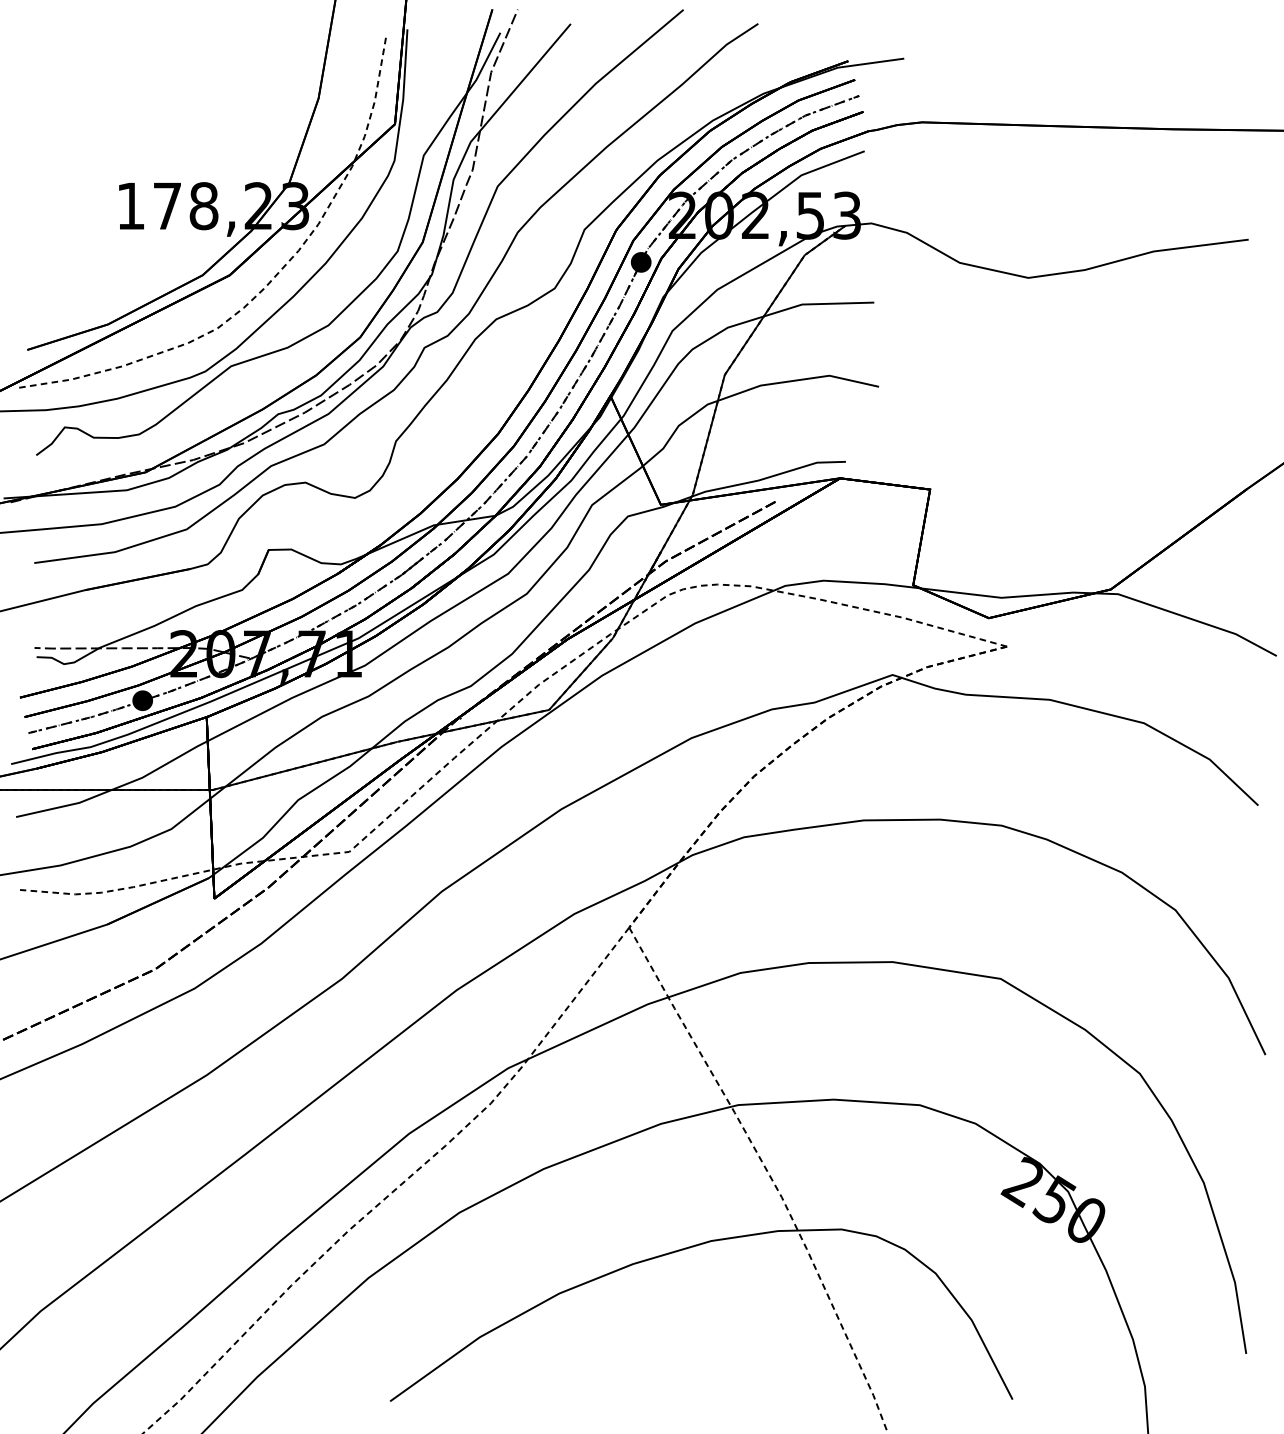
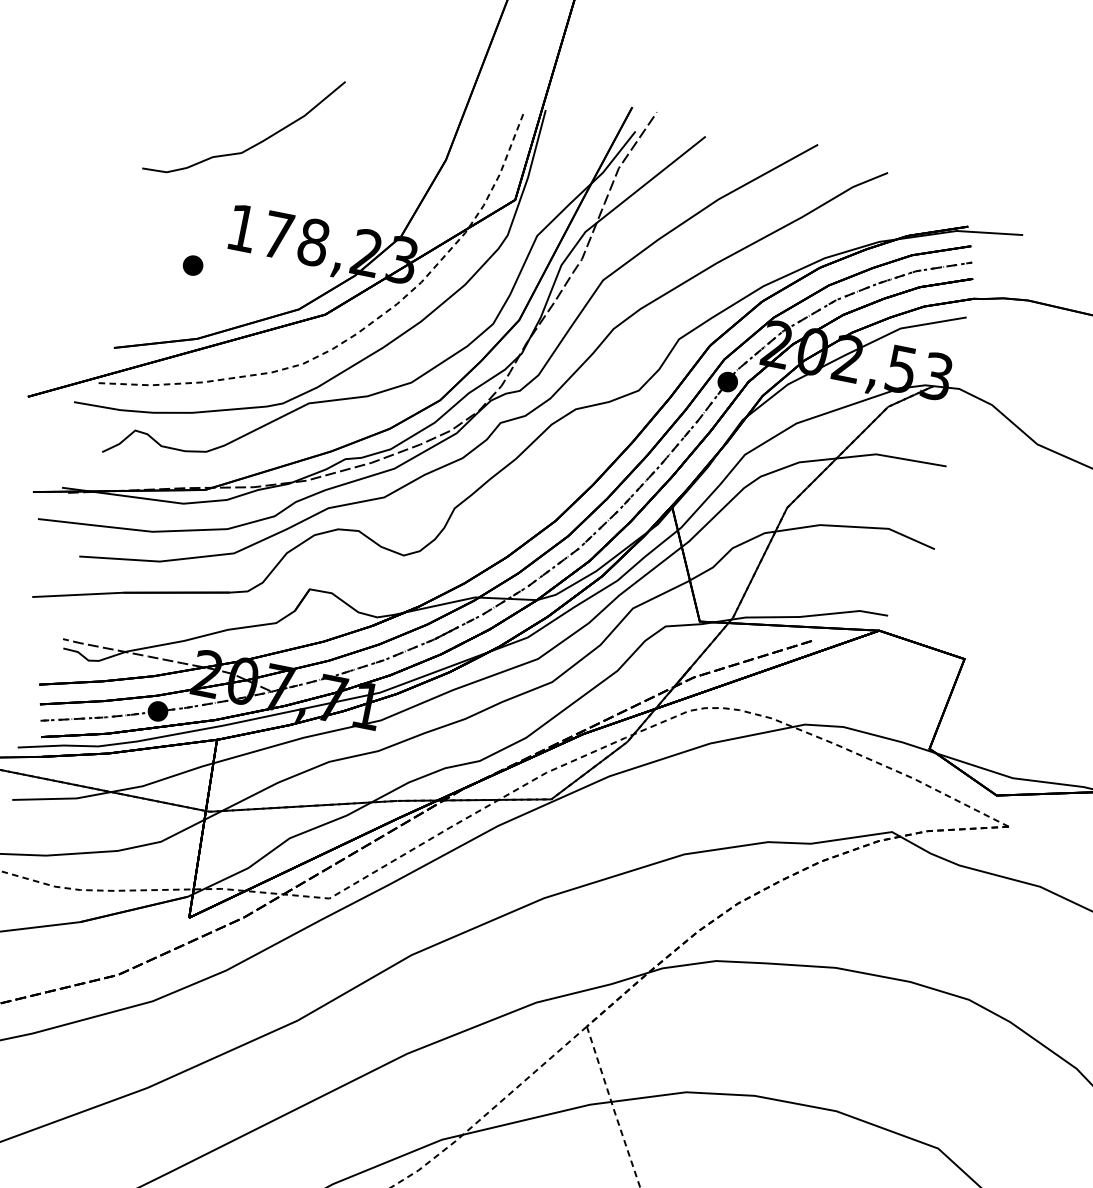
curve: (125, 121) -> (253, 144), added
part: (89, 252) -> (193, 265), added

